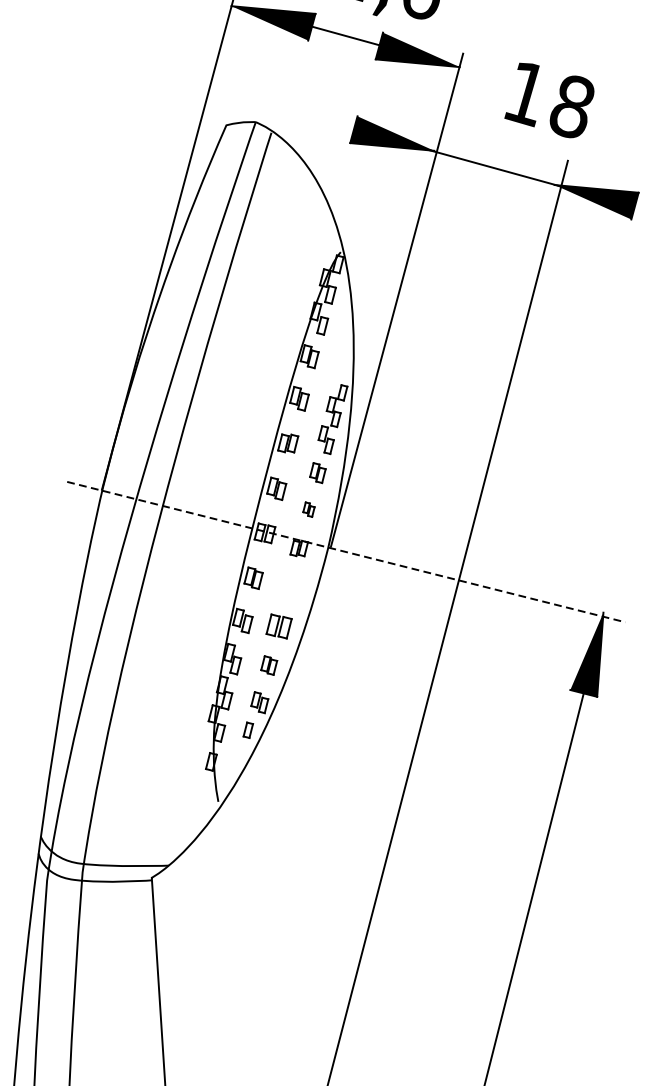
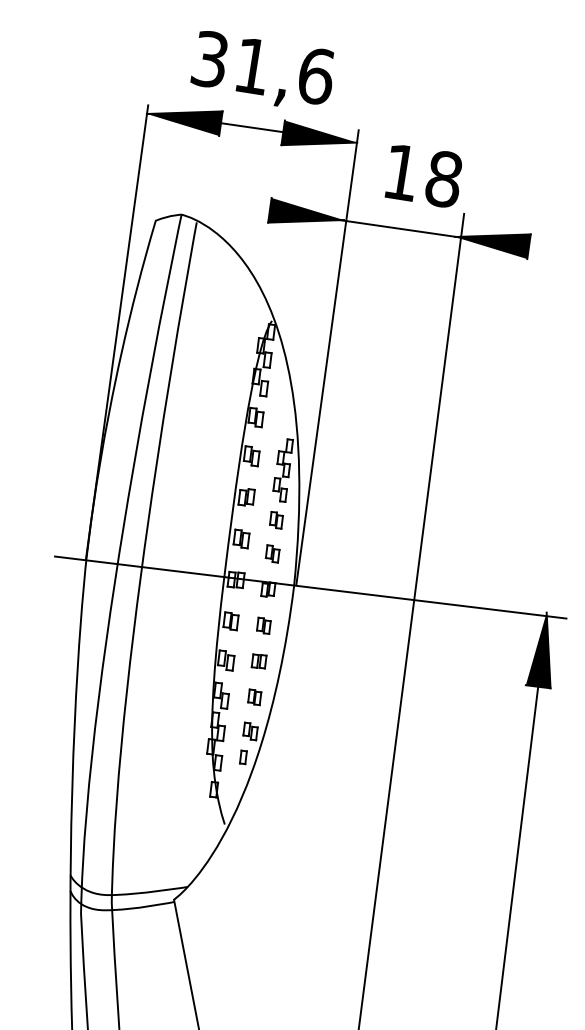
text: (548, 100) -> (422, 176), moved
part: (308, 509) -> (272, 553), size x1.43
line: (346, 552) -> (310, 587), dashed -> solid
part: (288, 587) -> (263, 625), added
part: (278, 626) -> (258, 661), size x0.71

